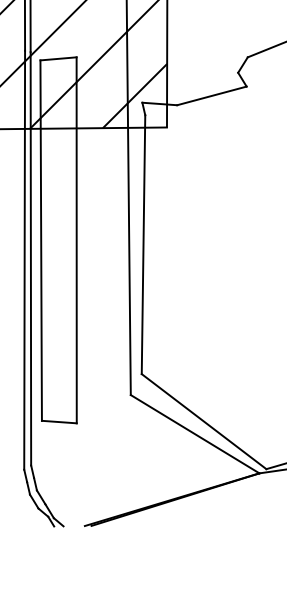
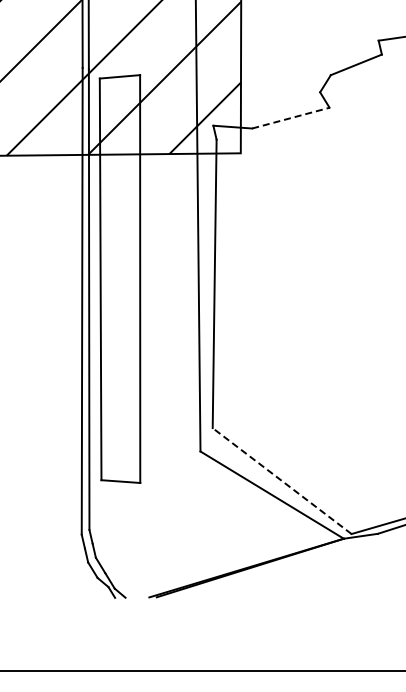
line: (212, 96) -> (291, 118), solid -> dashed
line: (203, 421) -> (281, 480), solid -> dashed

